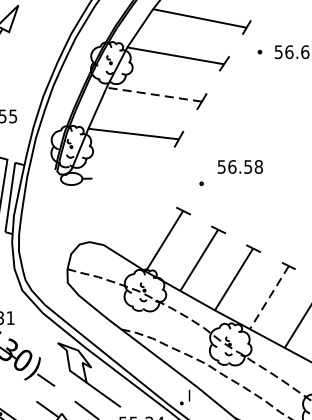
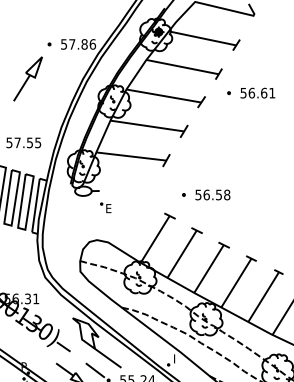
line: (154, 95) -> (147, 126), dashed -> solid
text: (239, 166) -> (212, 194), moved
part: (100, 199) -> (105, 207), added
line: (269, 298) -> (236, 283), dashed -> solid

